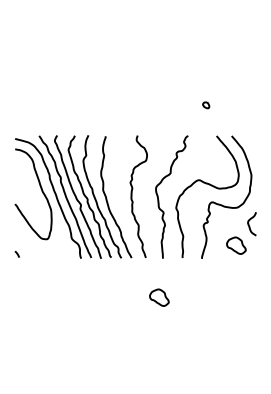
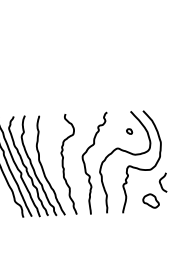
part: (206, 105) -> (129, 131), moved
part: (159, 297) -> (89, 246), removed

